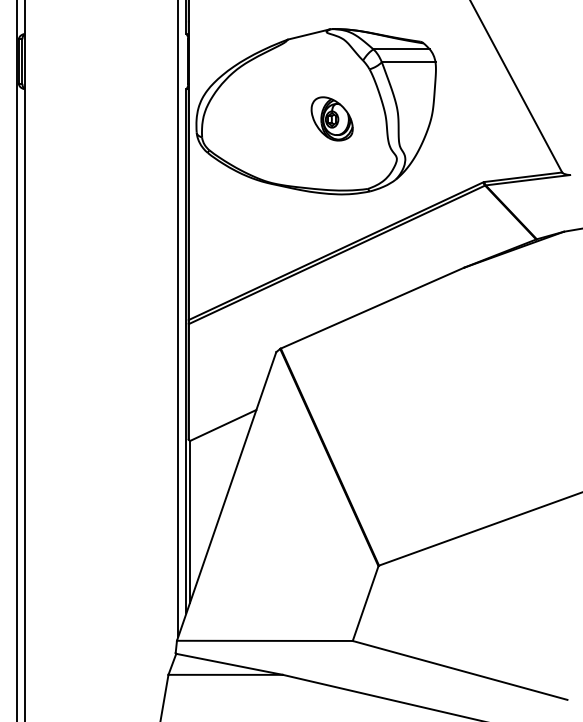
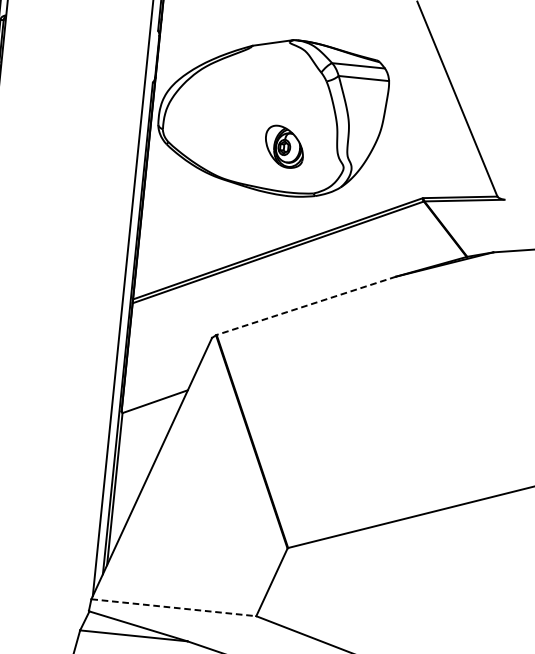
part: (331, 118) -> (283, 146), moved
line: (372, 308) -> (306, 306), solid -> dashed
line: (264, 640) -> (173, 607), solid -> dashed

